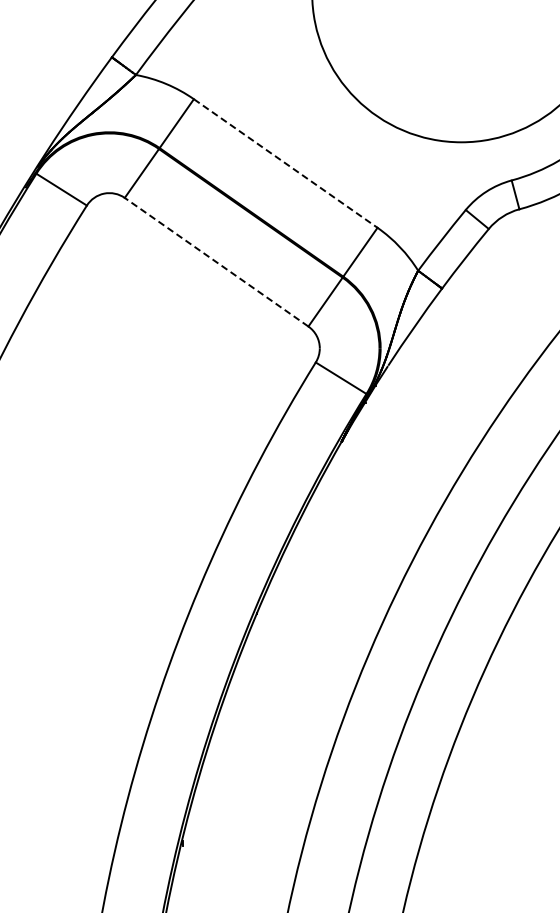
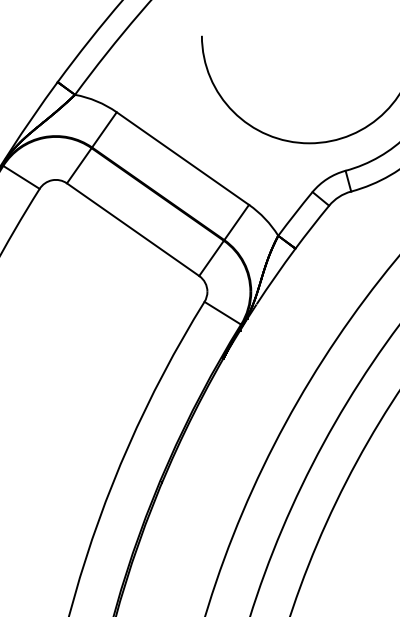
line: (286, 163) -> (183, 158), dashed -> solid
line: (216, 261) -> (133, 229), dashed -> solid

